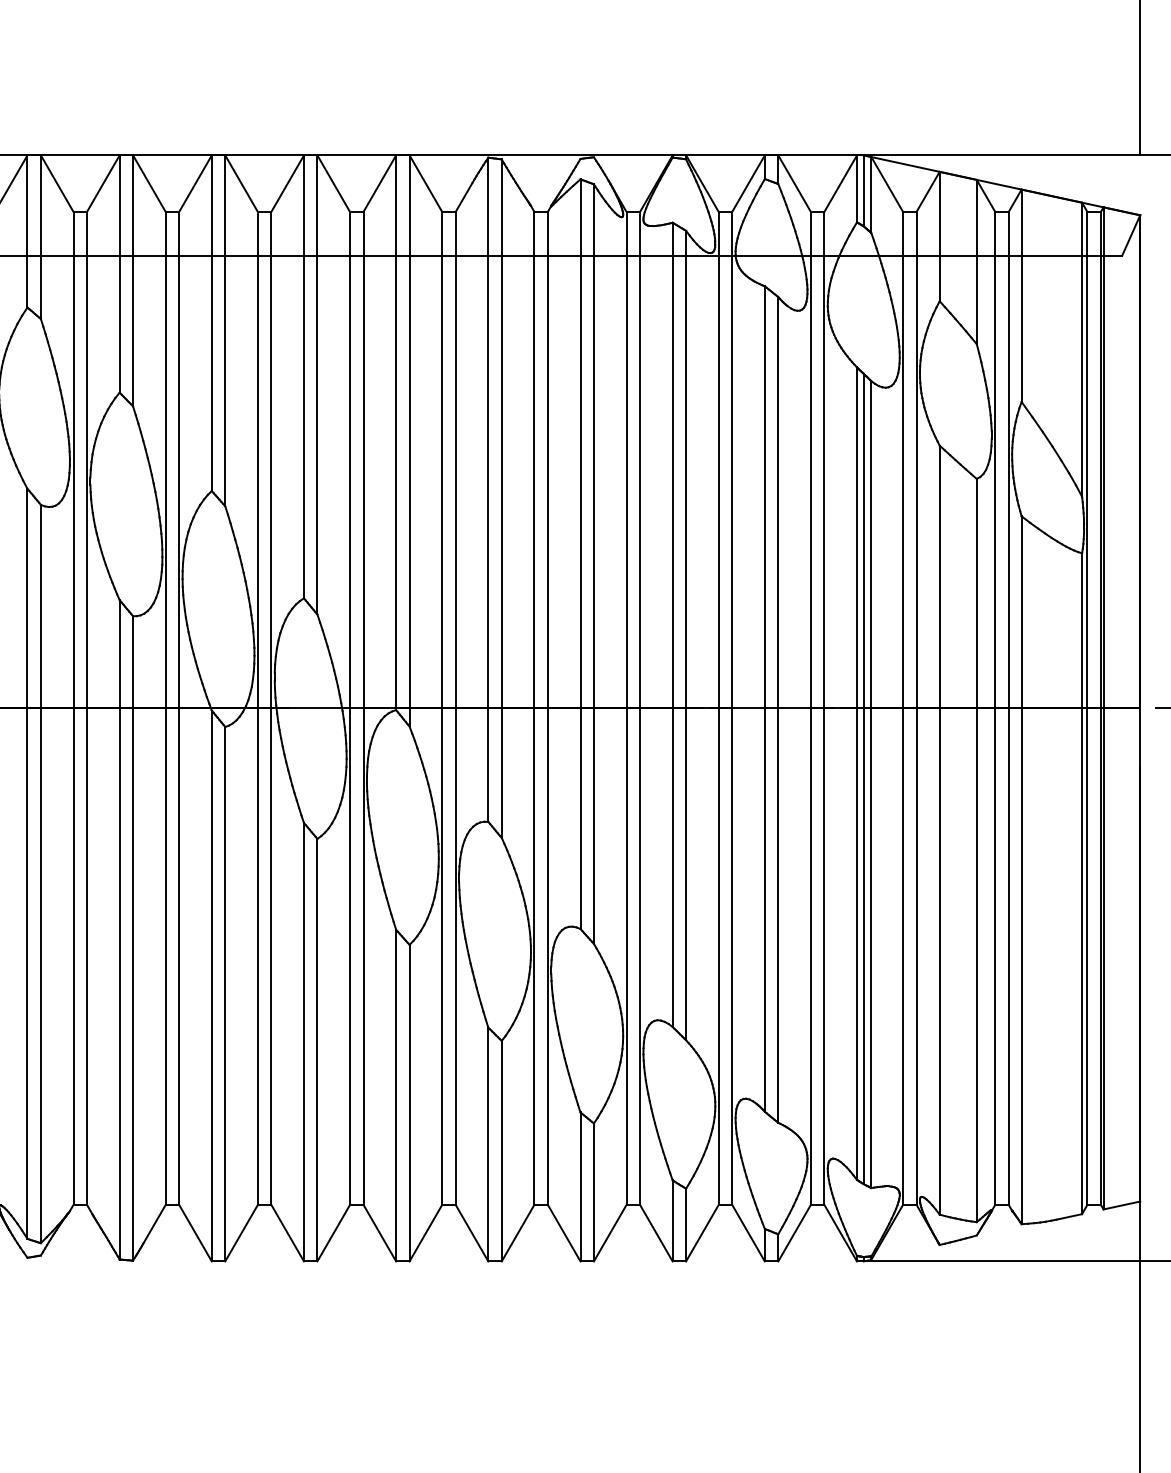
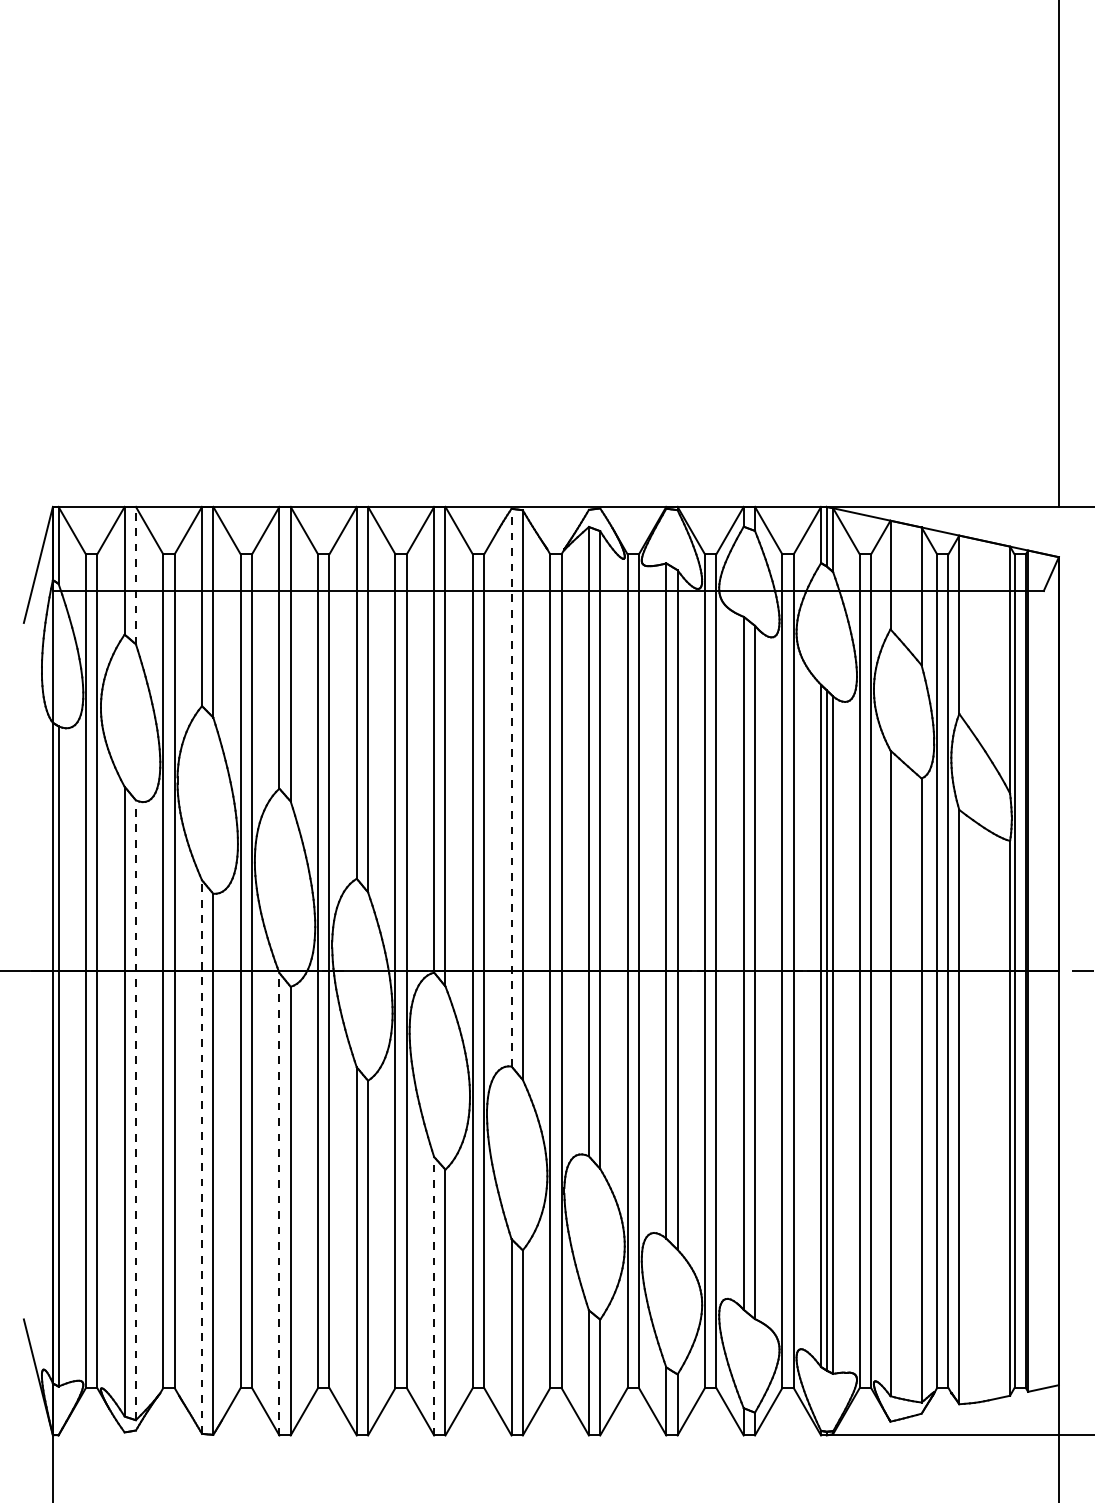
line: (40, 237) -> (135, 575), solid -> dashed
line: (488, 489) -> (511, 787), solid -> dashed
line: (40, 874) -> (135, 1110), solid -> dashed
line: (120, 930) -> (202, 1157), solid -> dashed
line: (211, 985) -> (279, 1203), solid -> dashed
line: (396, 1094) -> (434, 1295), solid -> dashed

